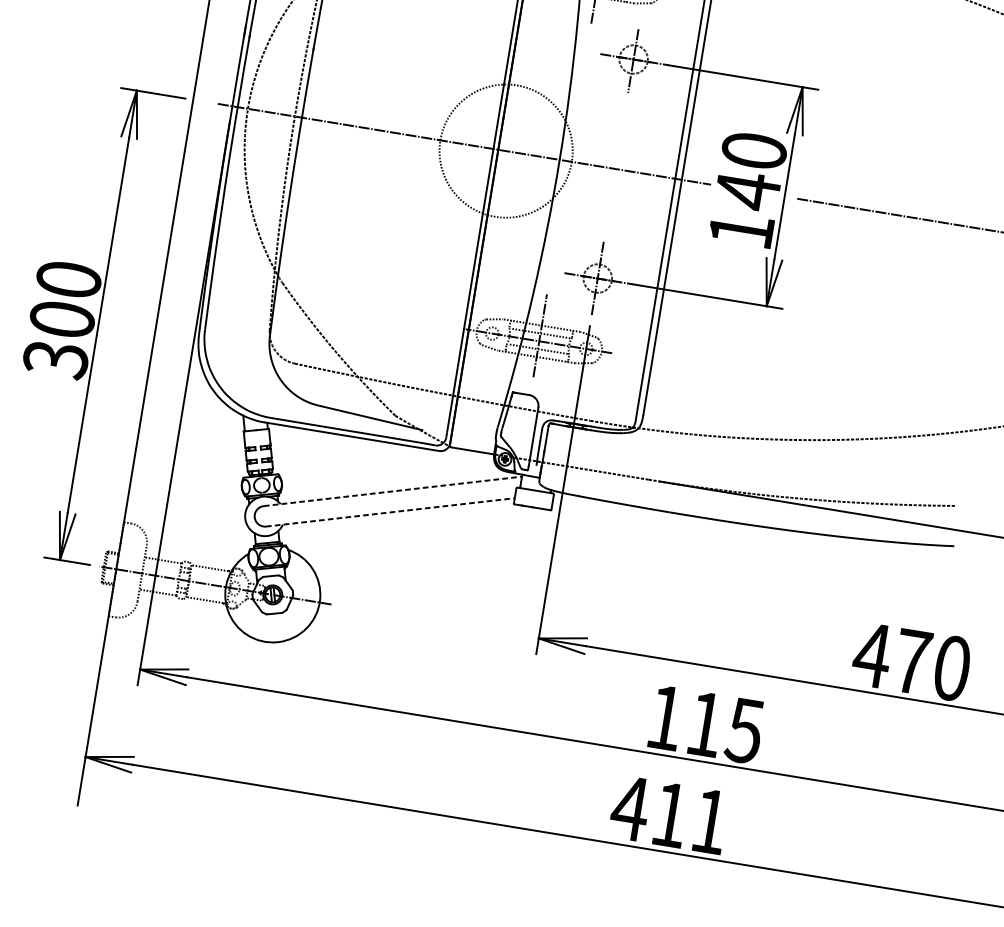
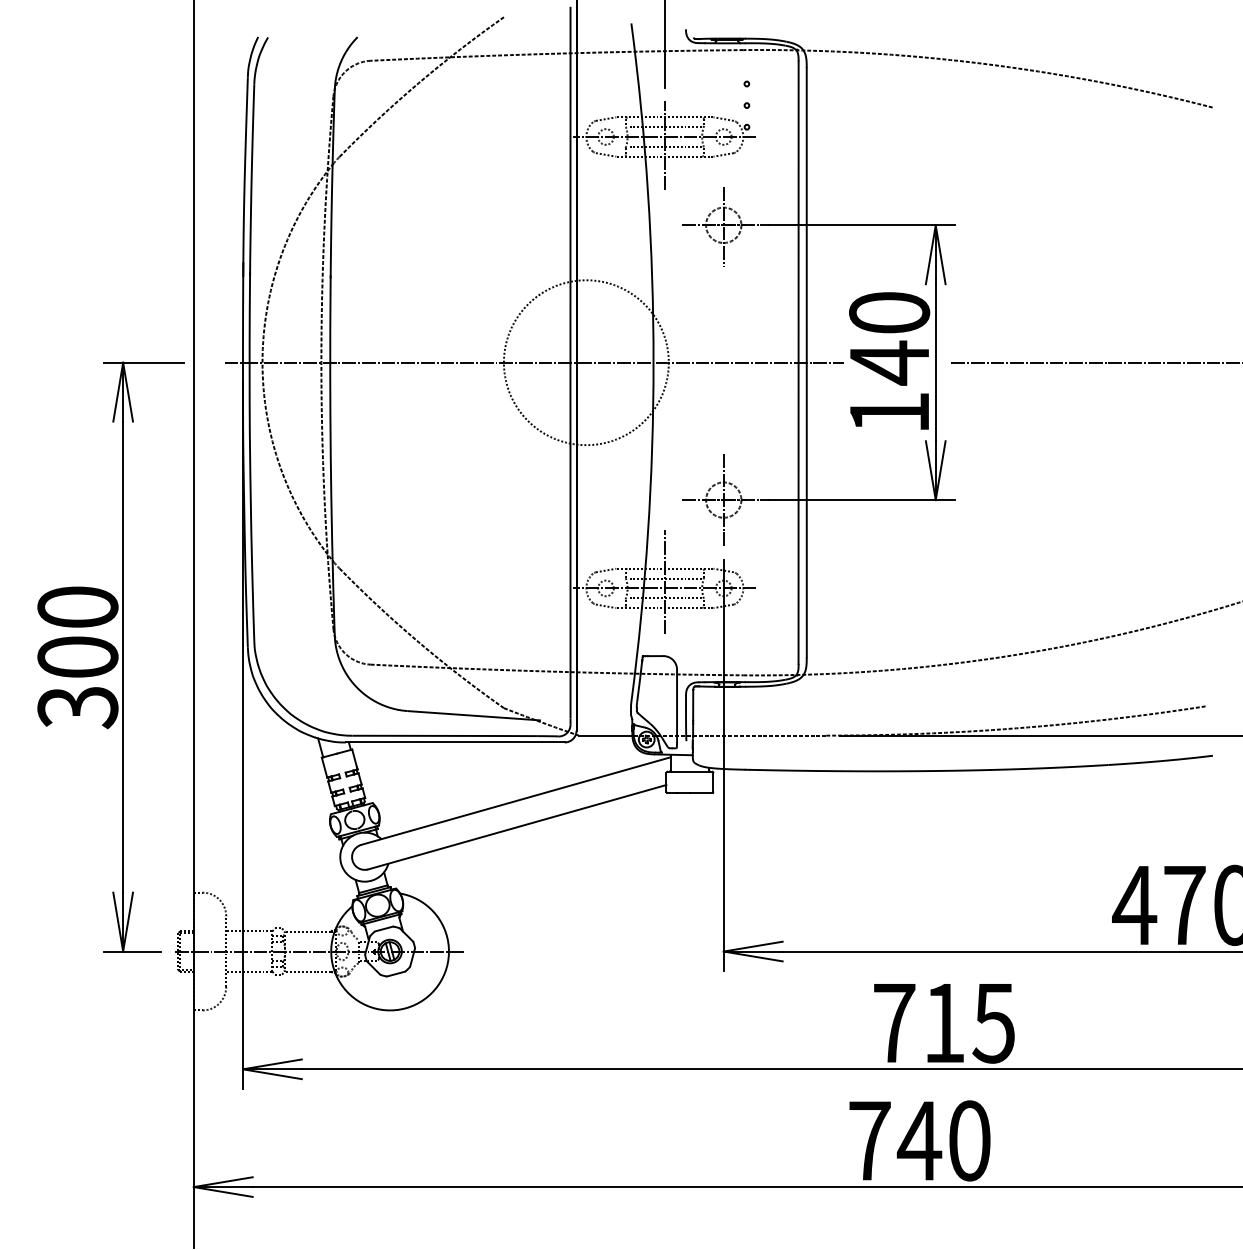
line: (393, 491) -> (516, 801), dashed -> solid
line: (390, 512) -> (517, 827), dashed -> solid
text: (665, 718) -> (894, 1023), 115 -> 715
text: (669, 814) -> (918, 1140), 411 -> 740

